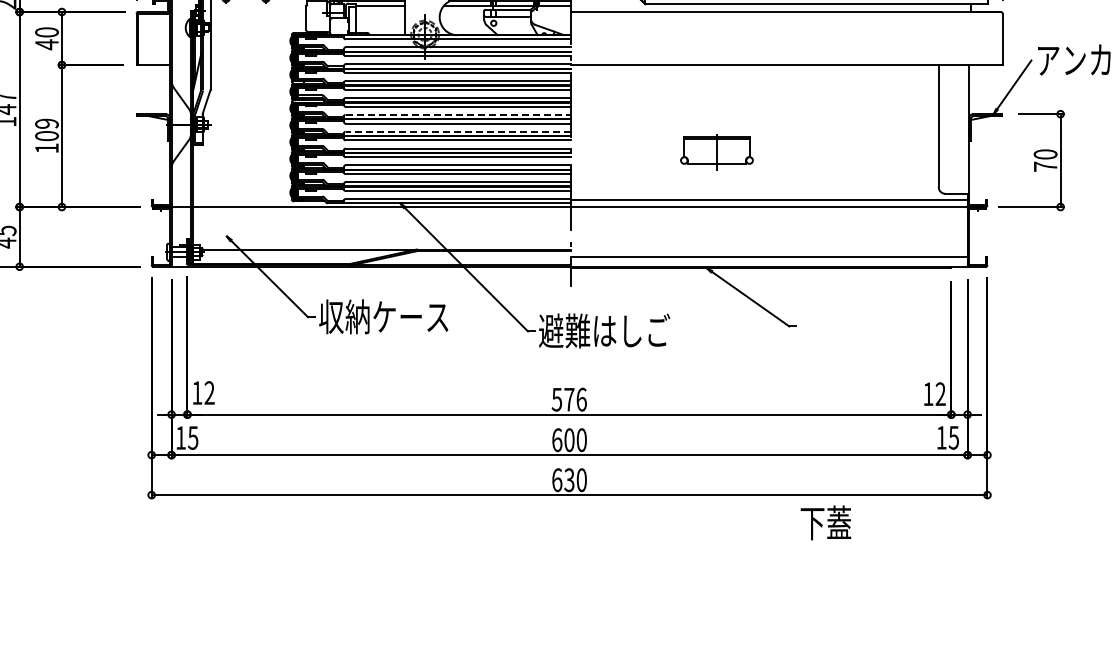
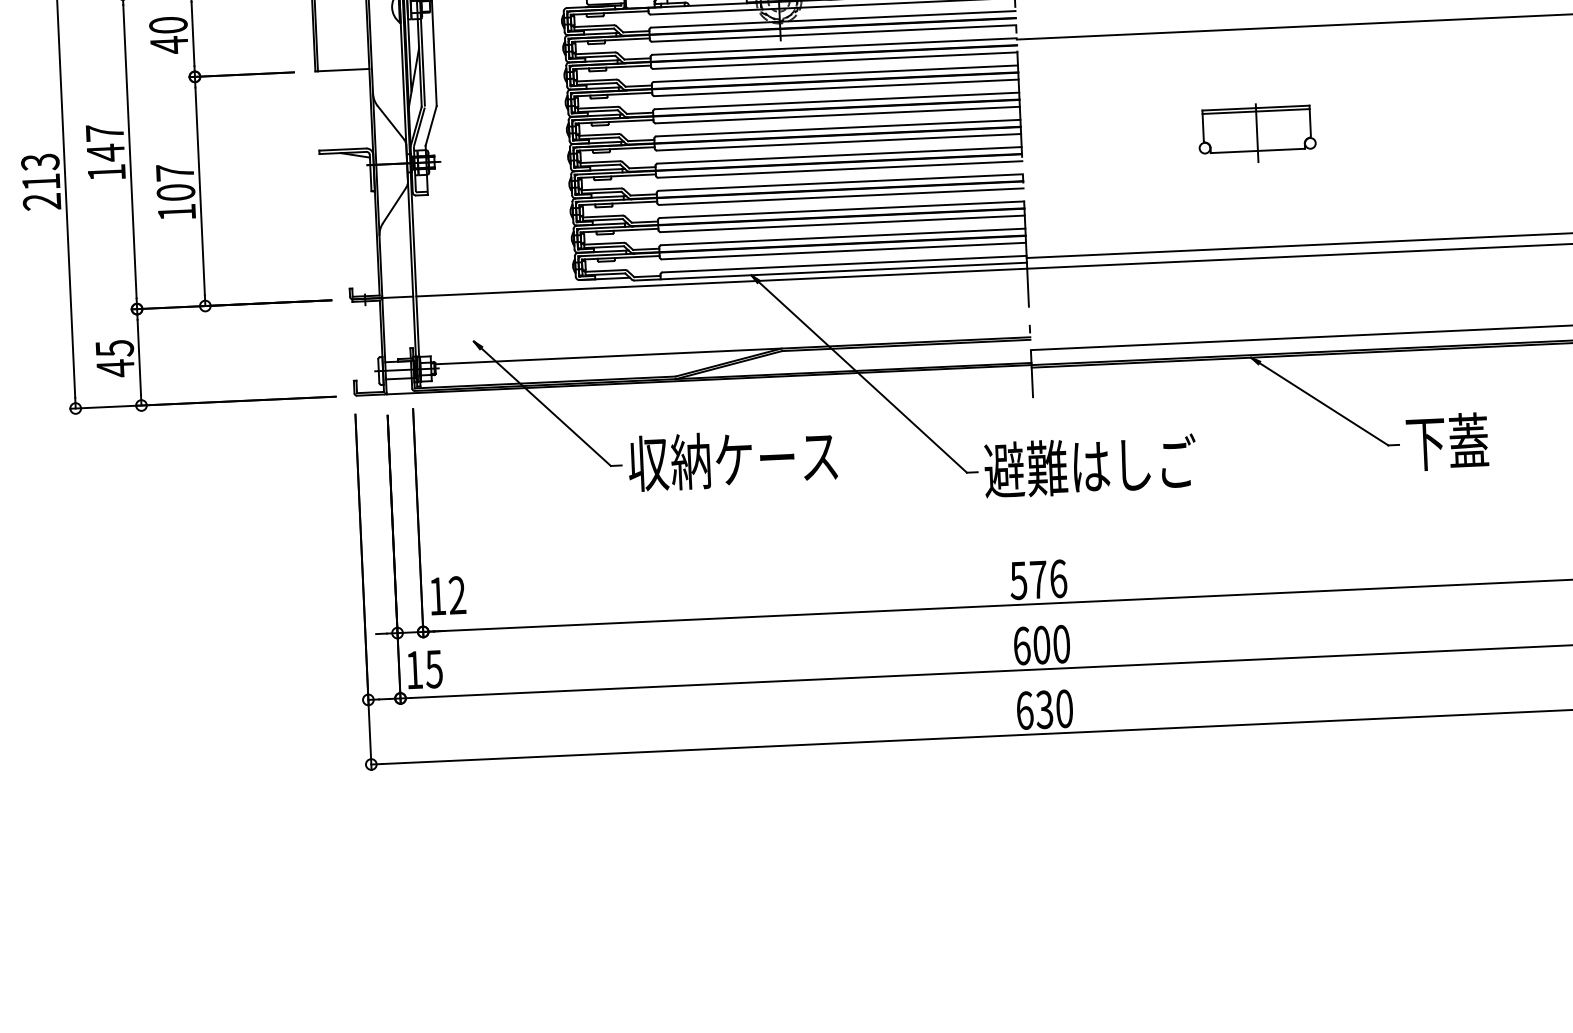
line: (458, 114) -> (838, 127), dashed -> solid
text: (46, 123) -> (174, 172), 109 -> 107
line: (458, 131) -> (839, 154), dashed -> solid
part: (716, 152) -> (1256, 132), moved
text: (825, 522) -> (1446, 441), moved

